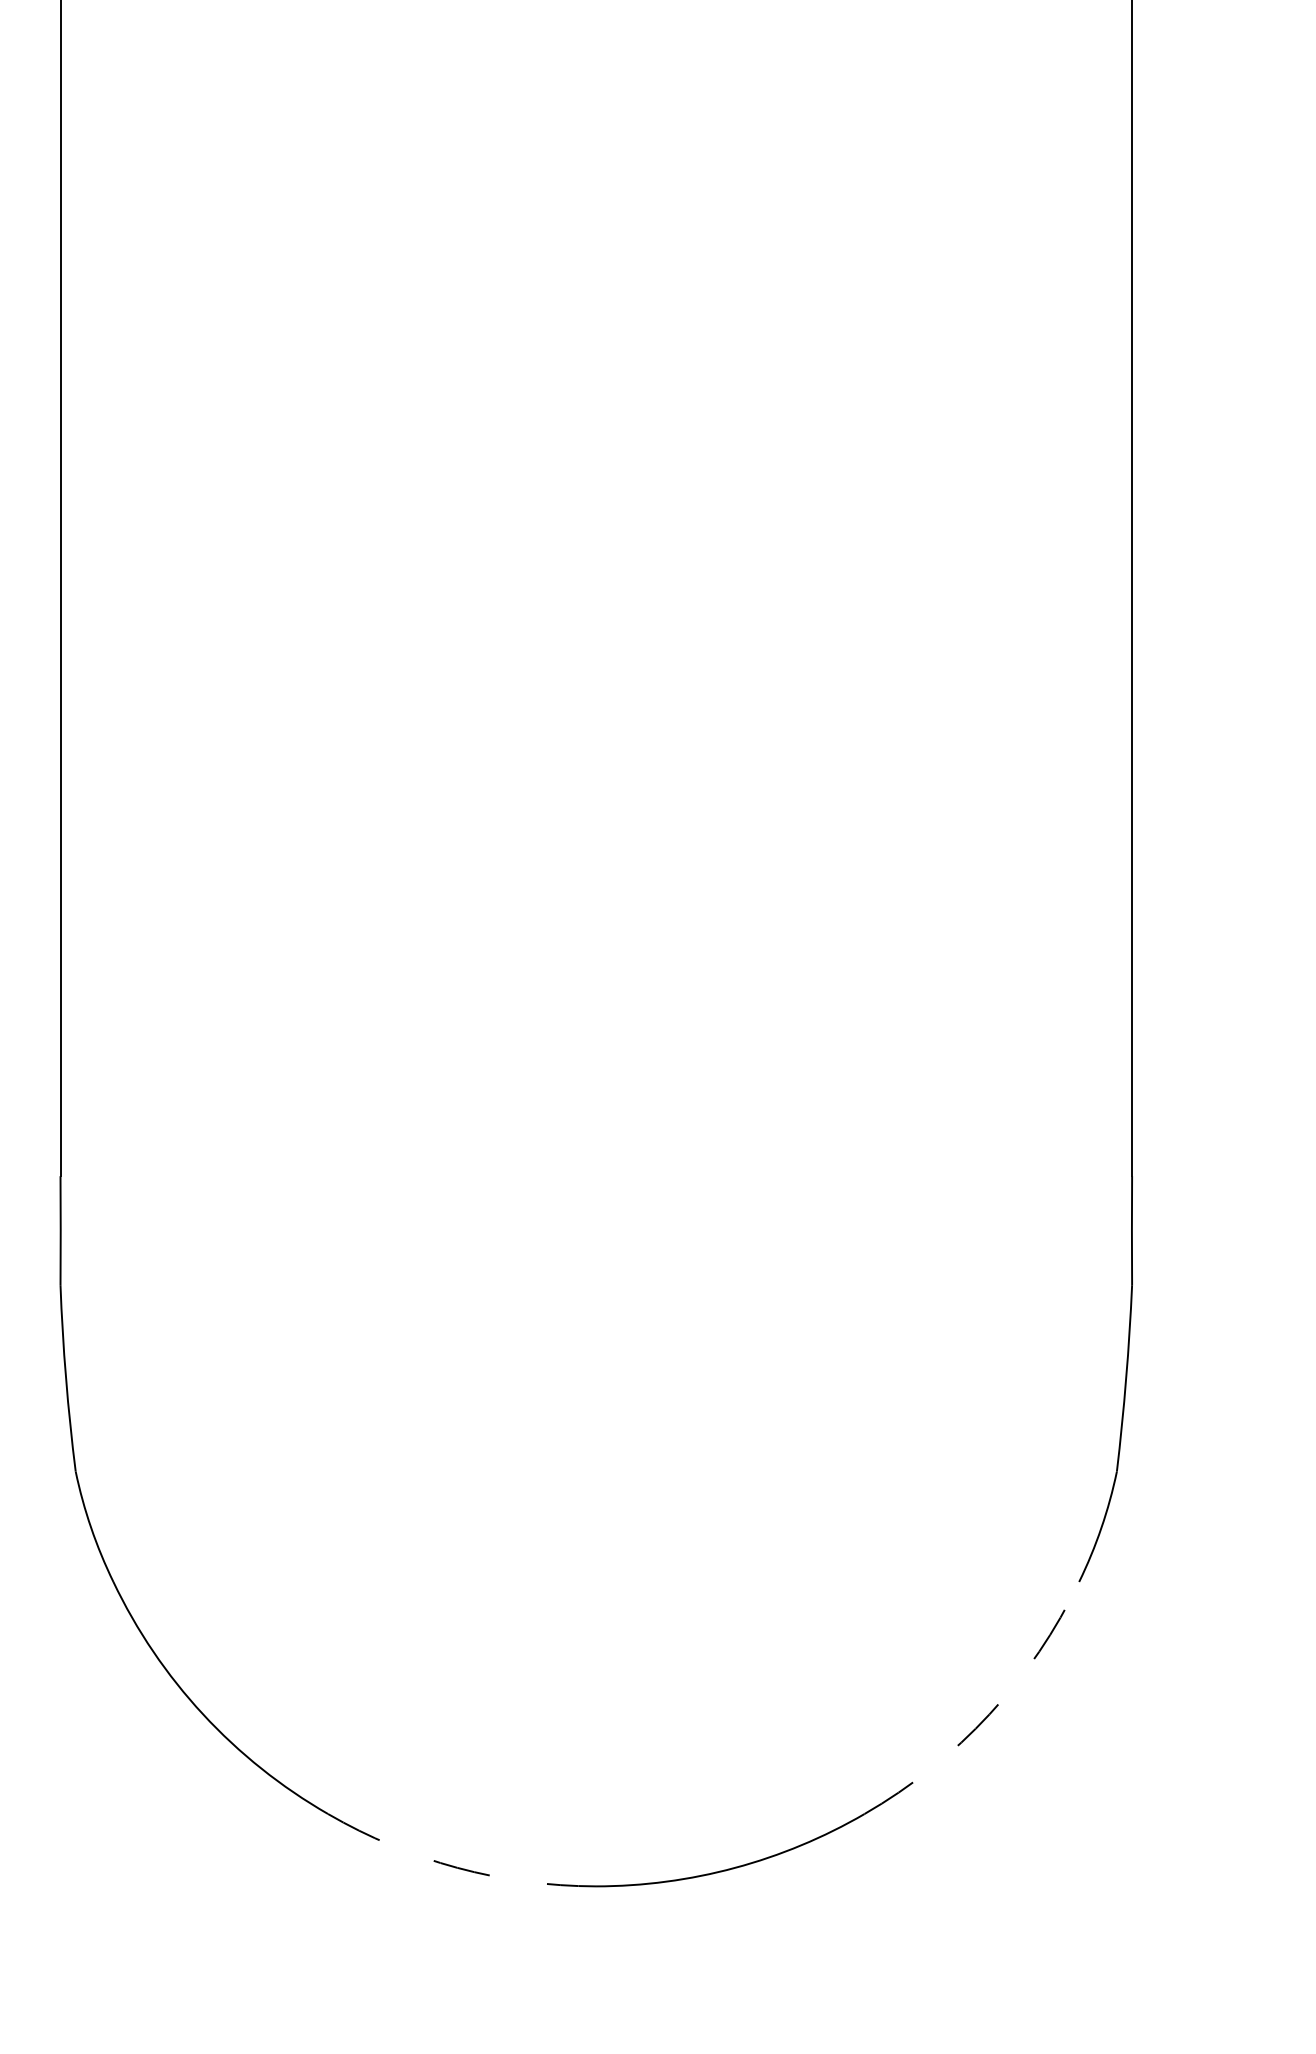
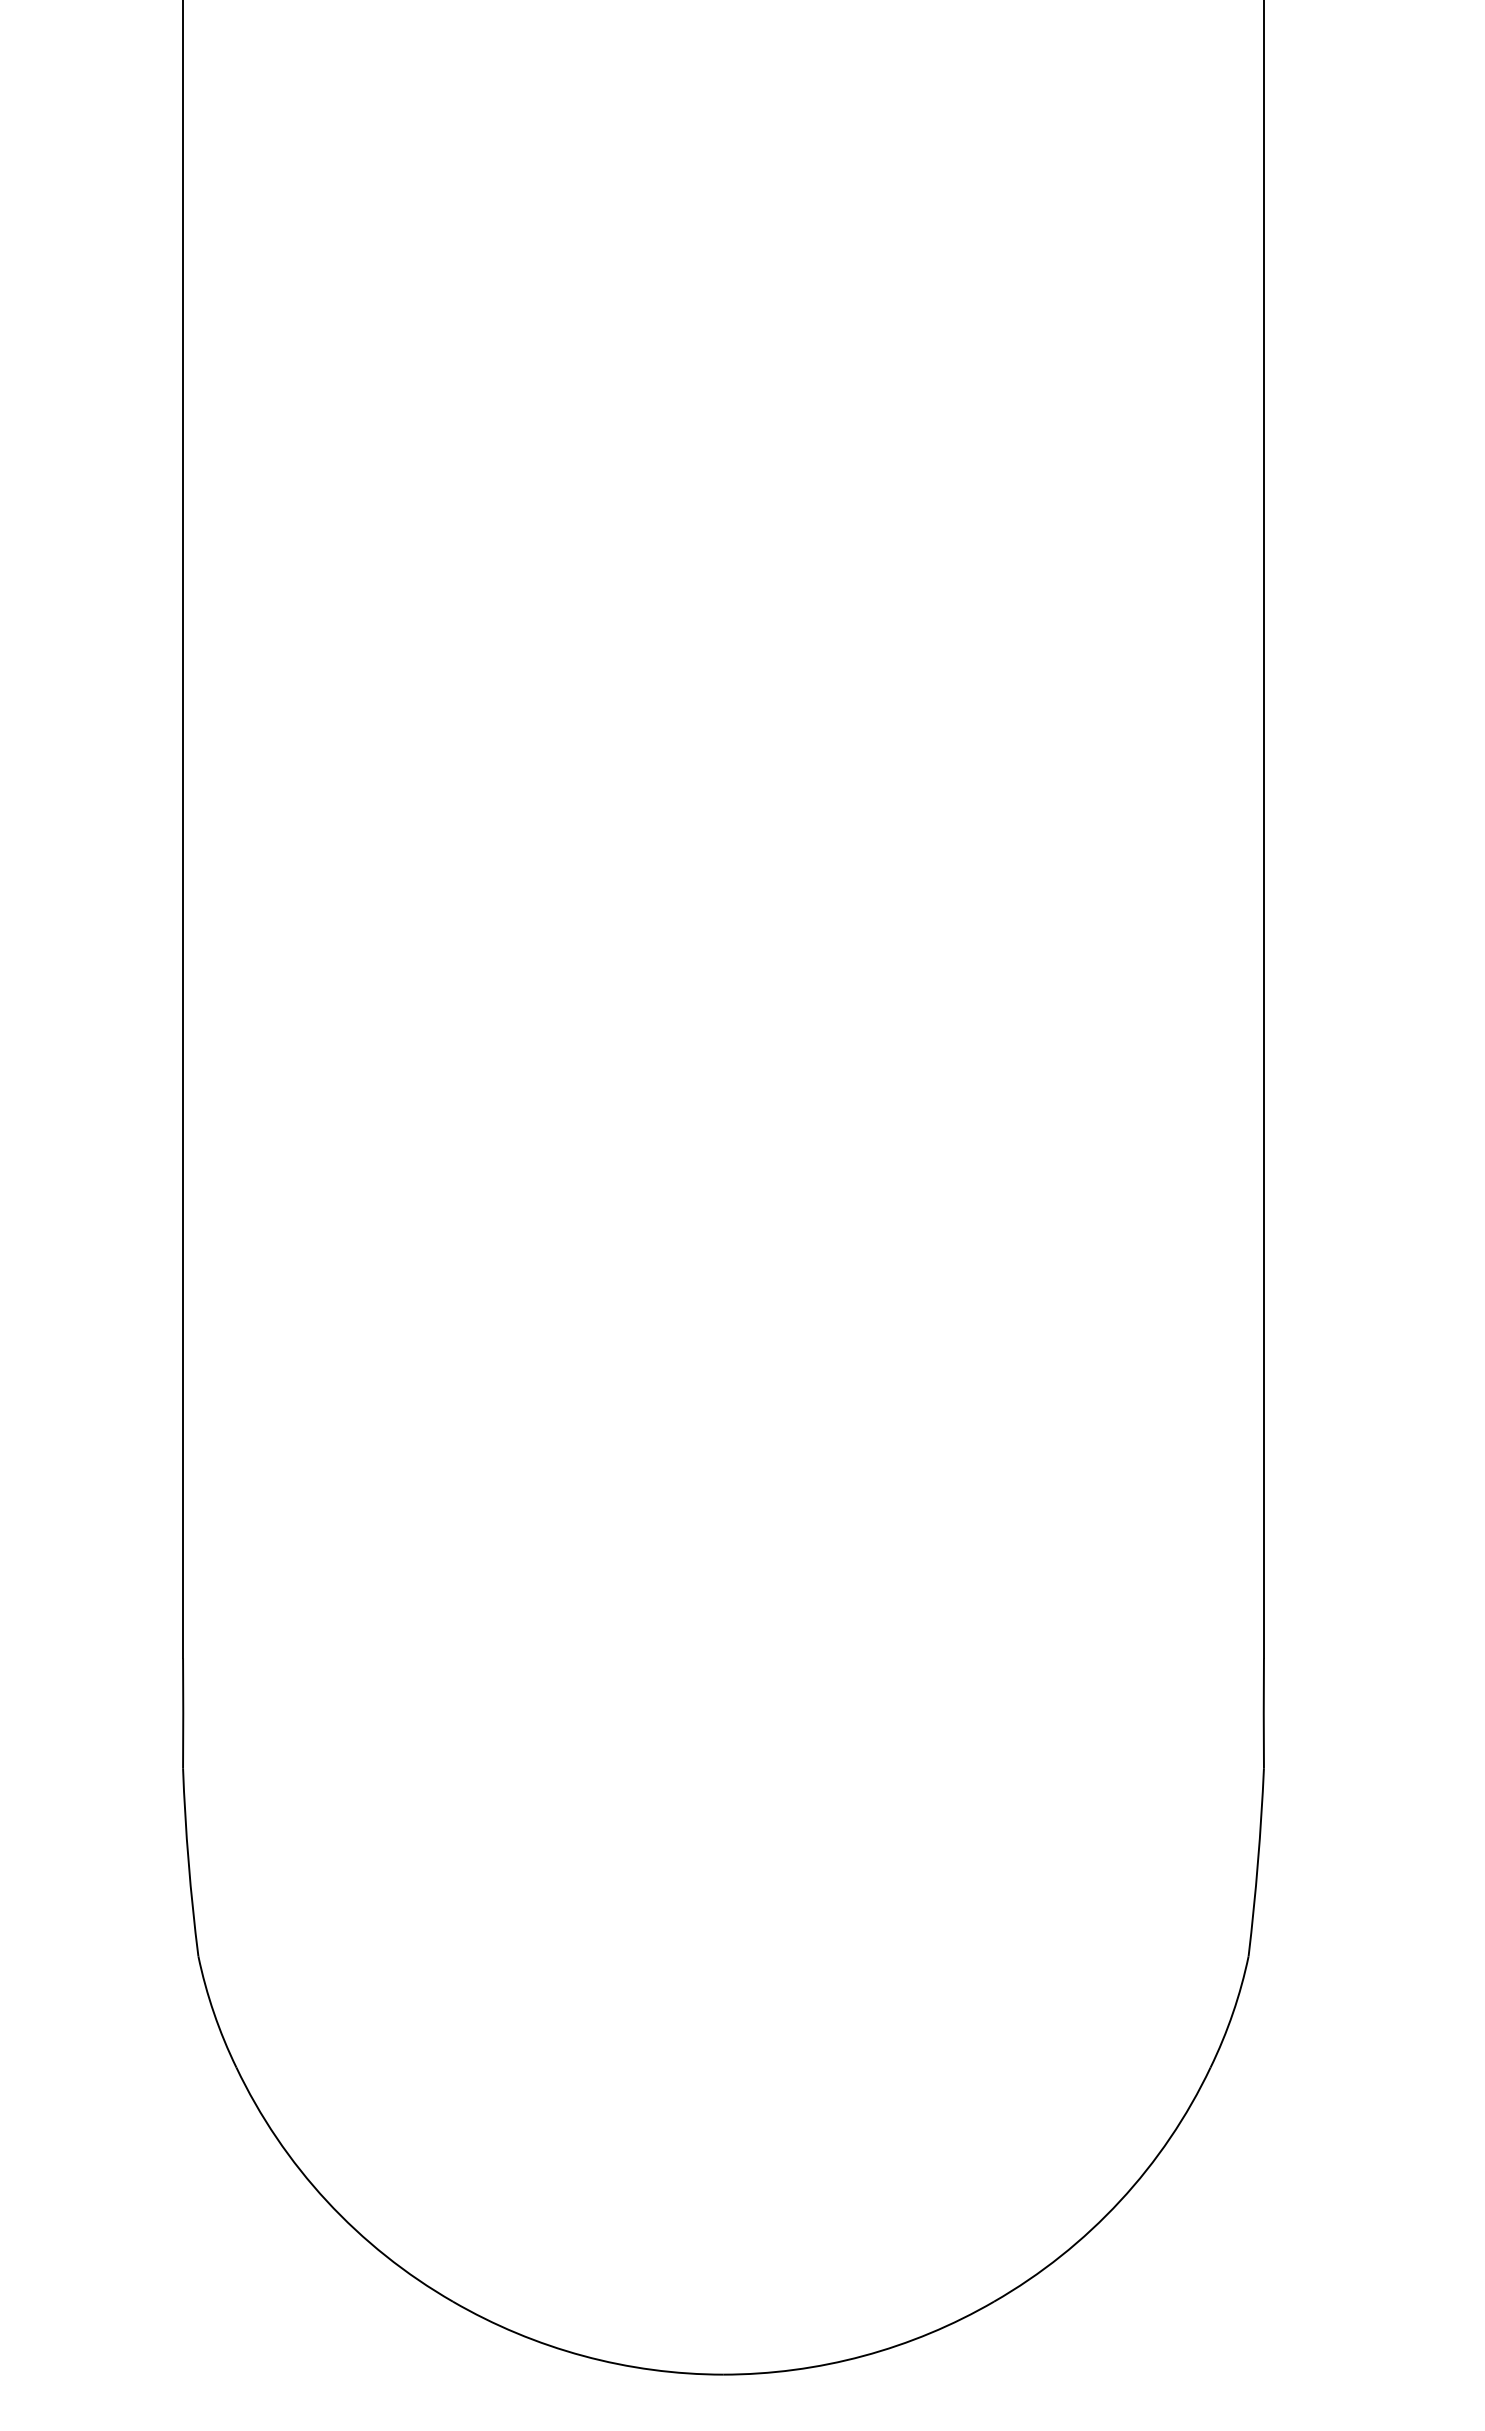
arc: (989, 1714) -> (1120, 2201), dashed -> solid
arc: (457, 1867) -> (583, 2355), dashed -> solid

